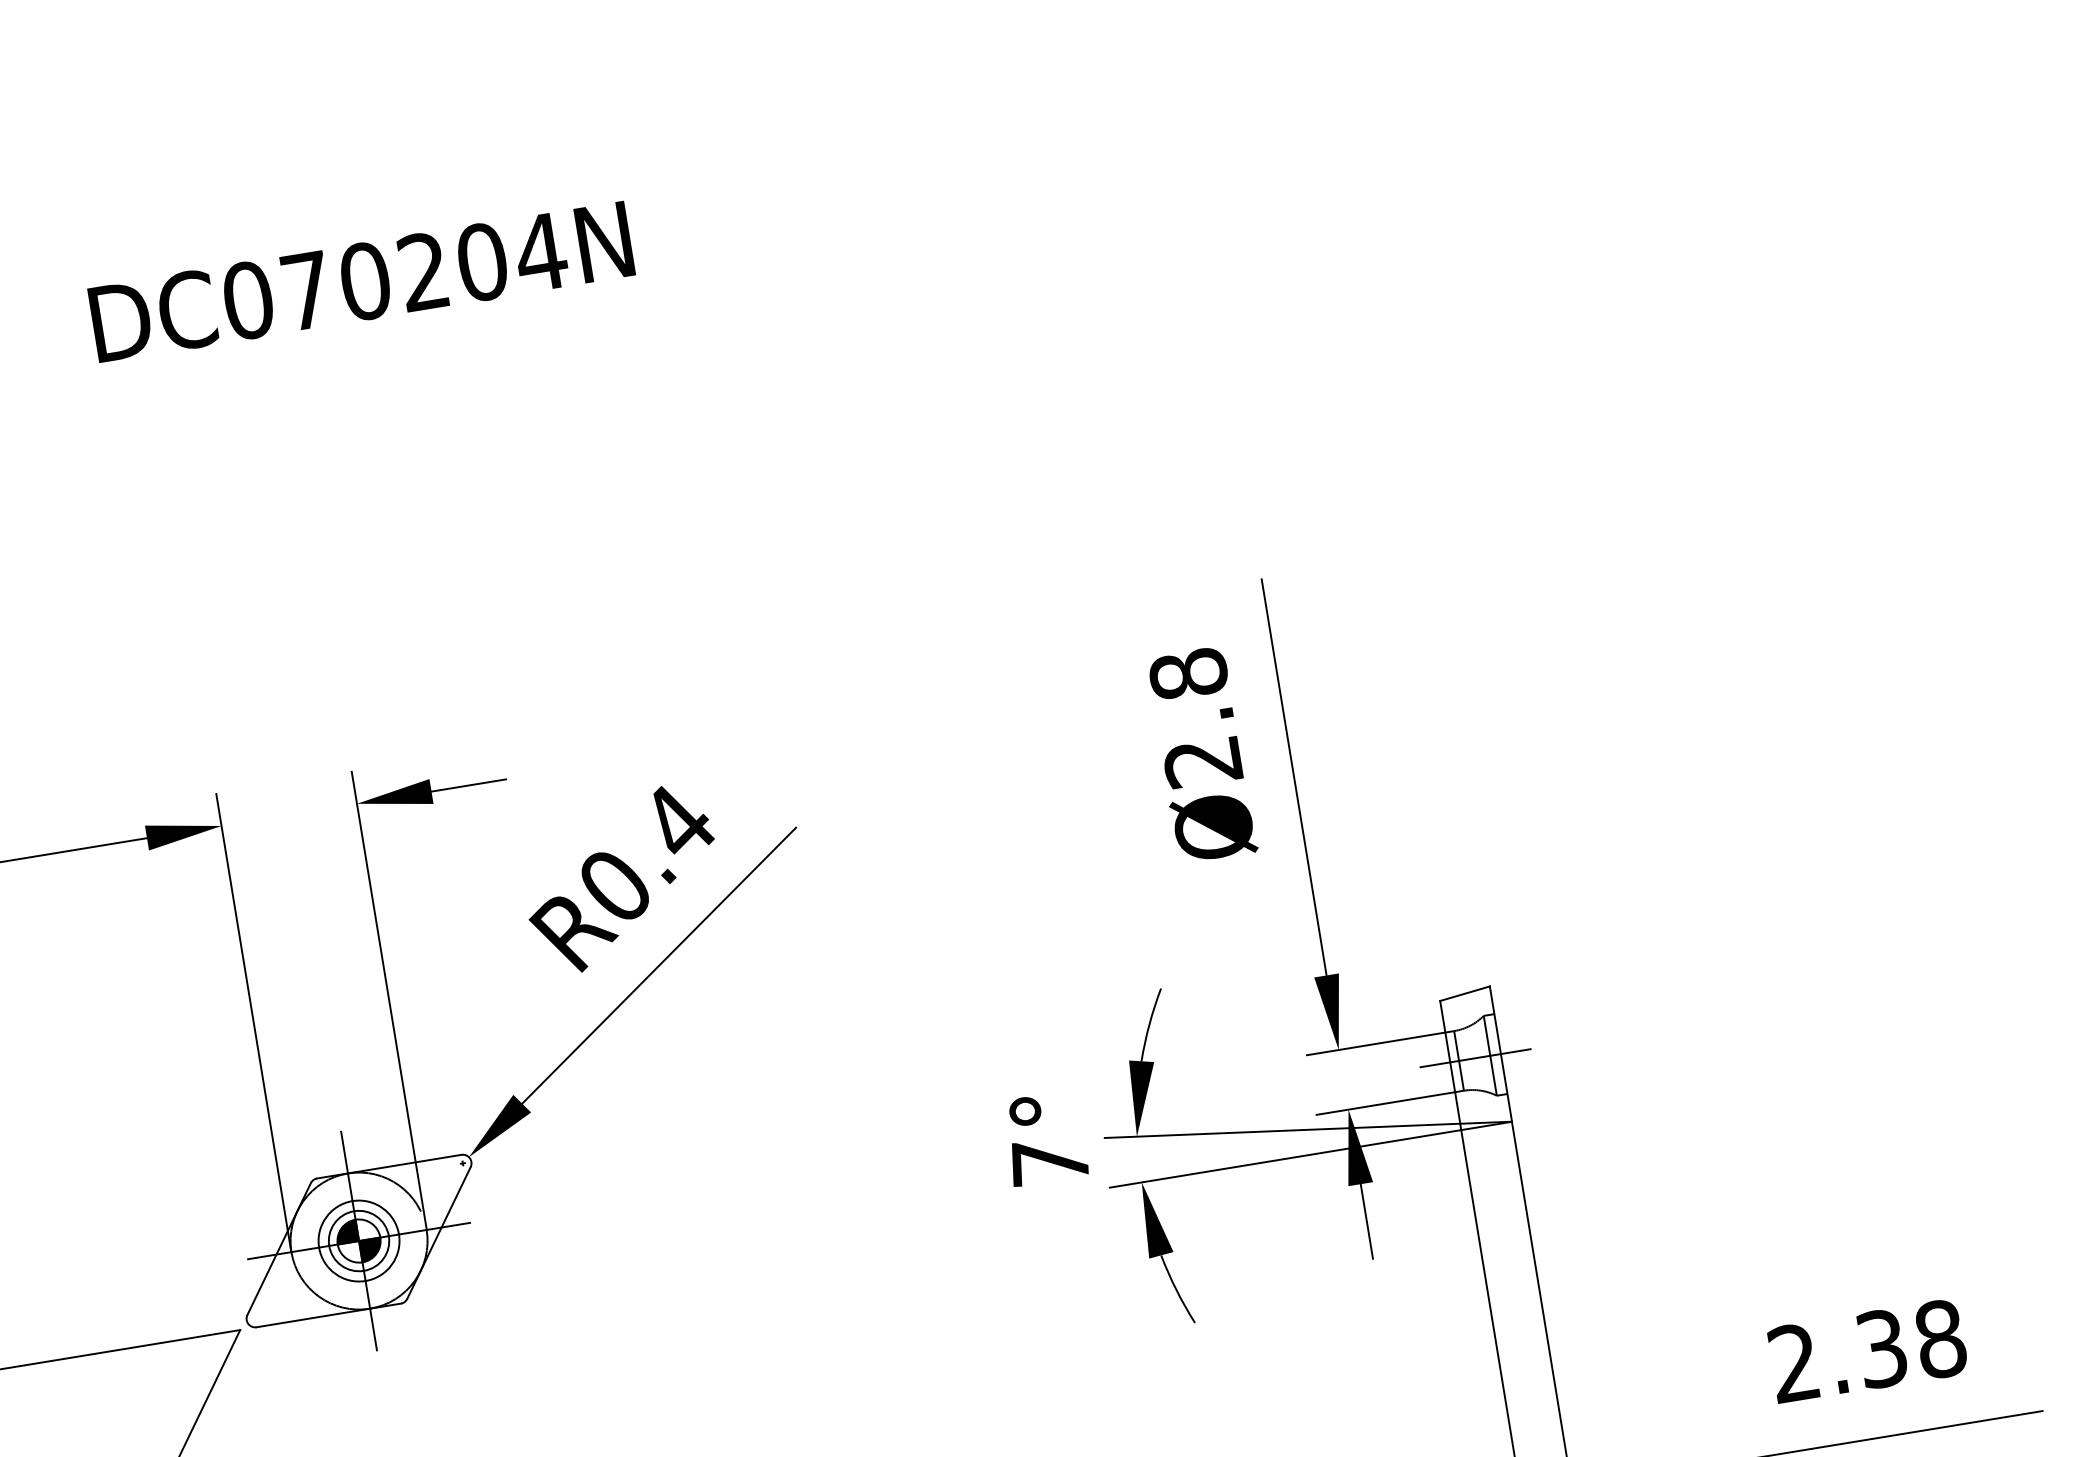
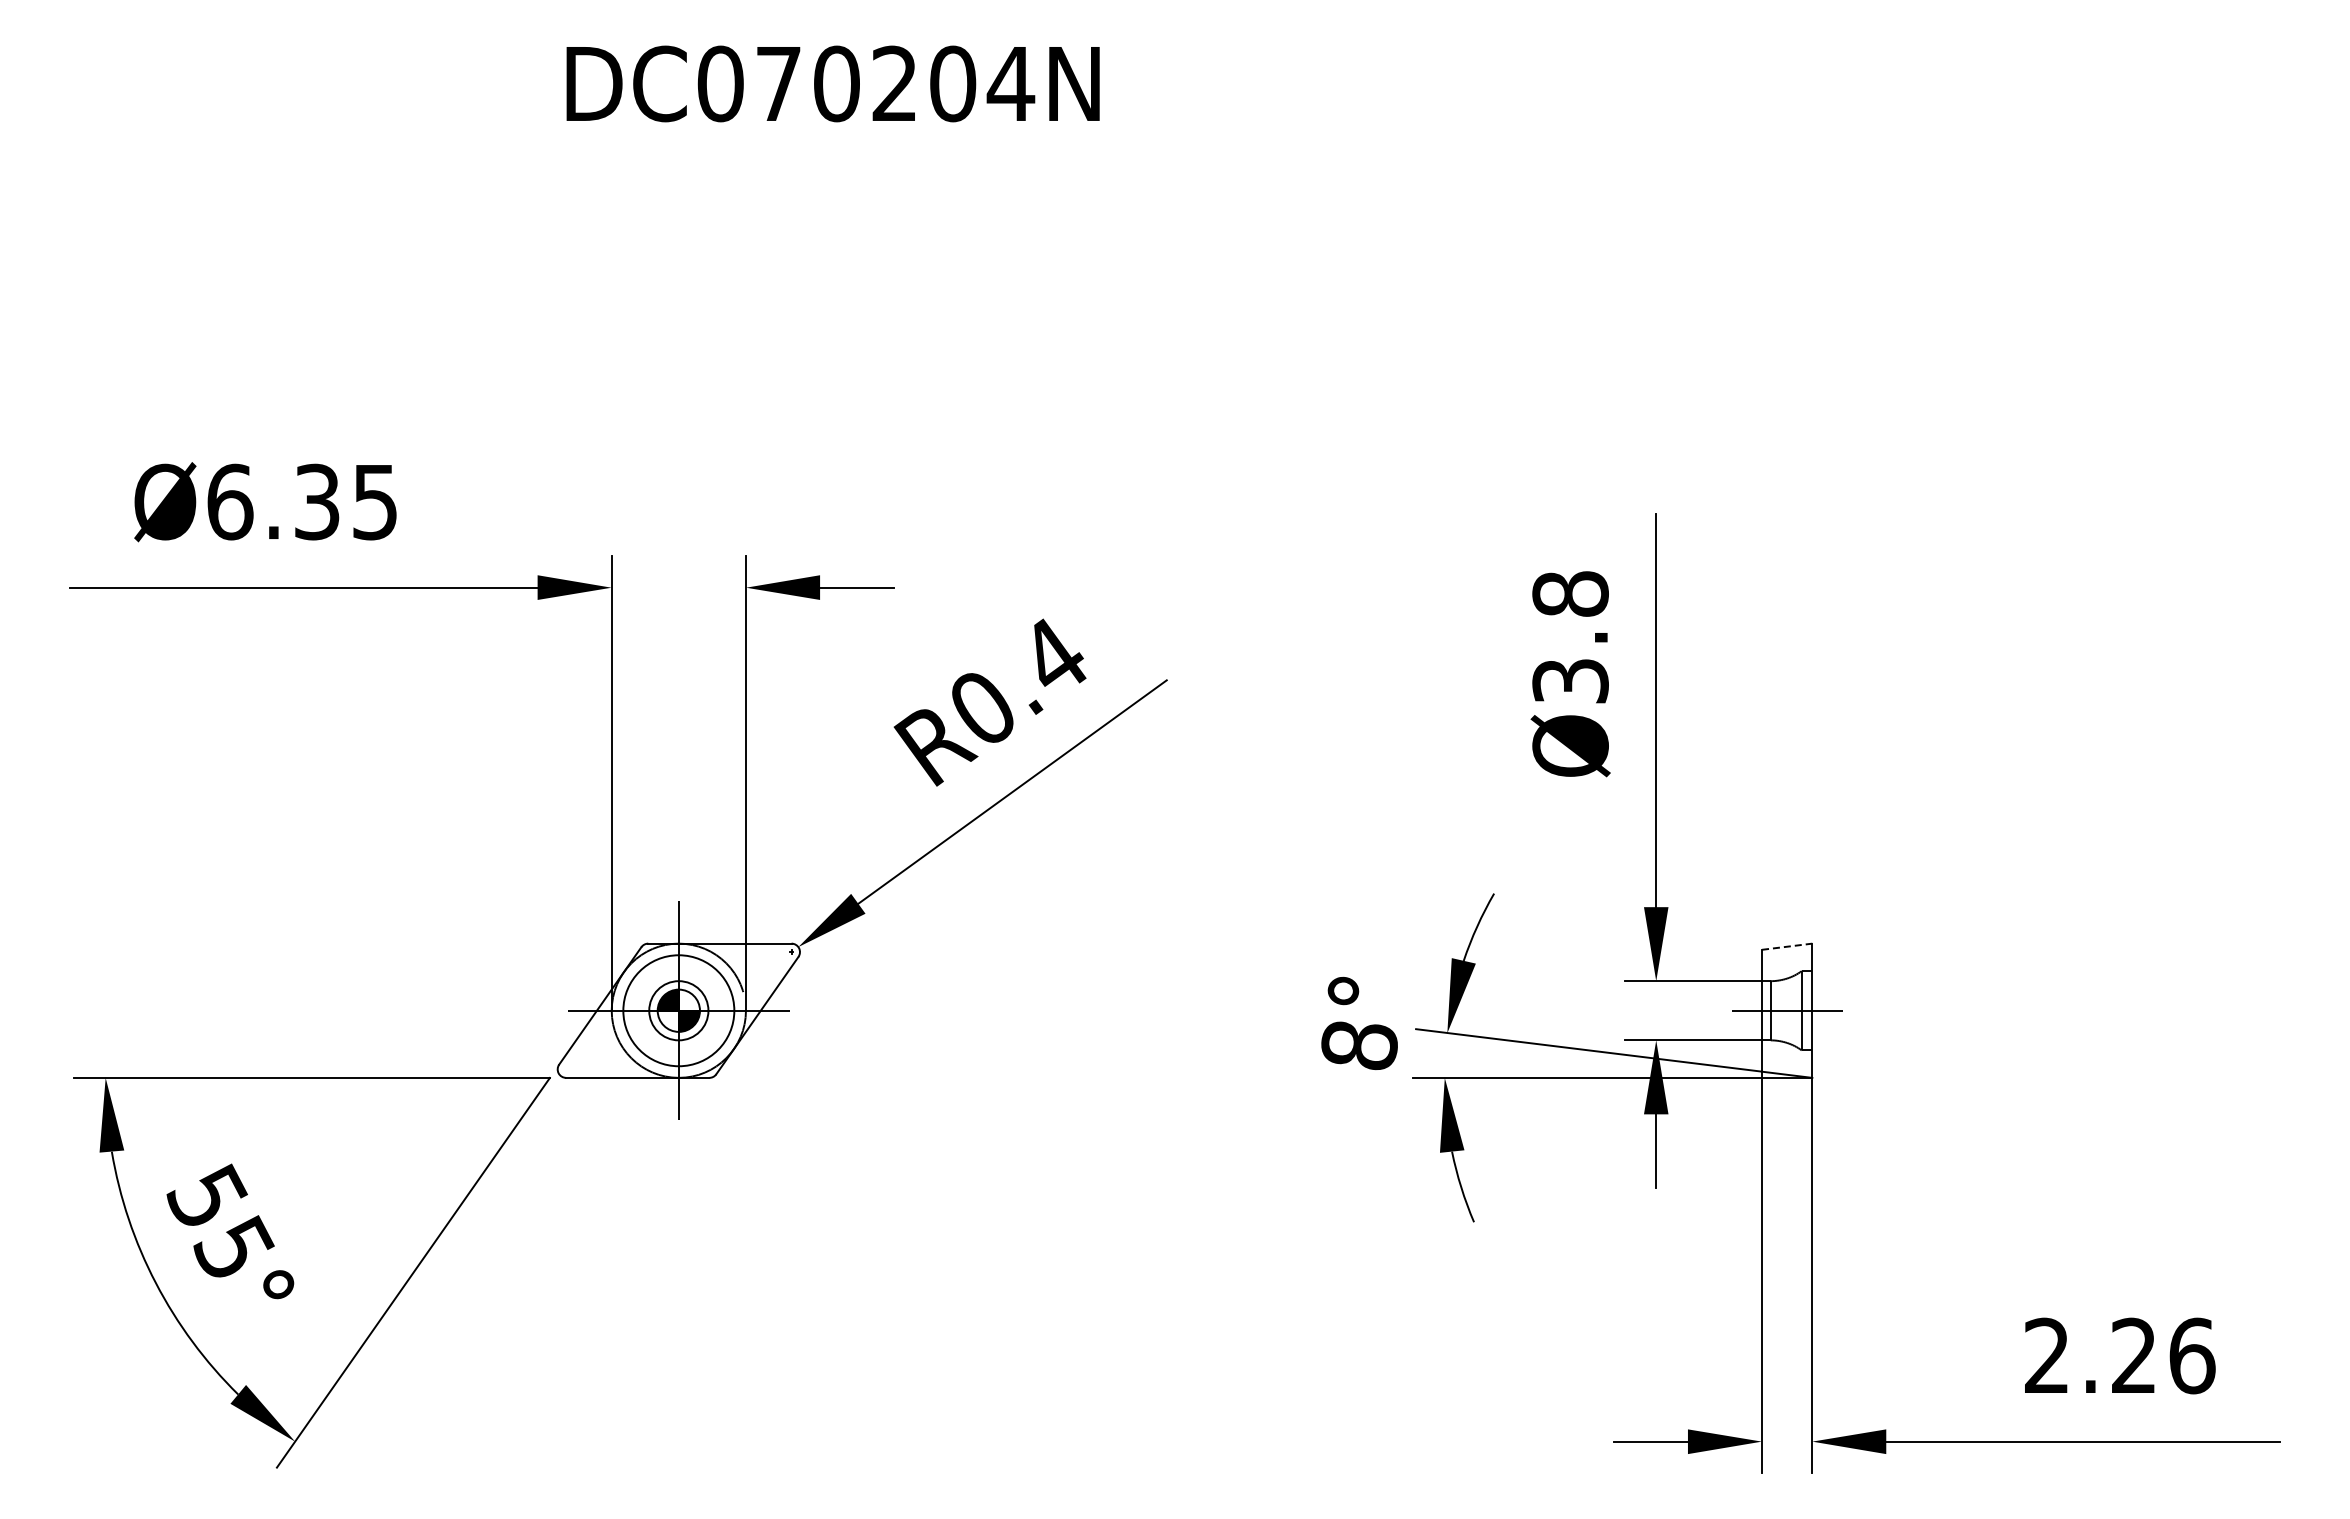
text: (1202, 762) -> (1570, 681), Ø2.8 -> Ø3.8
line: (1465, 993) -> (1787, 946), solid -> dashed
text: (1049, 1162) -> (1358, 1044), 7° -> 8°
circle: (358, 1240) -> (678, 1010), size x1.4
text: (1911, 1343) -> (2163, 1355), 2.38 -> 2.26

